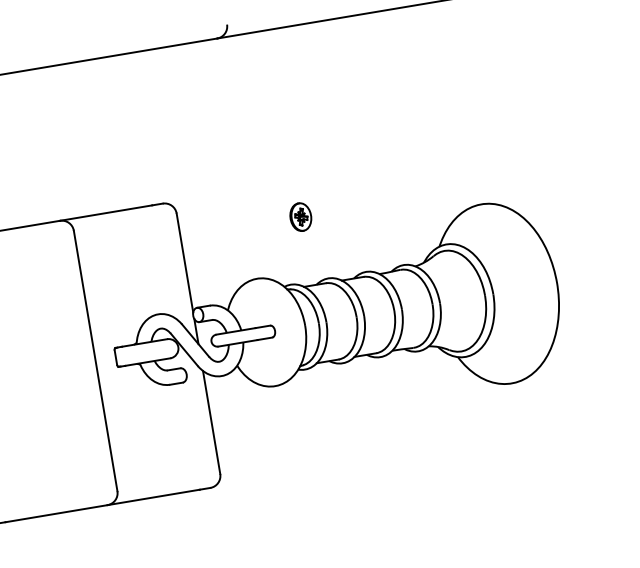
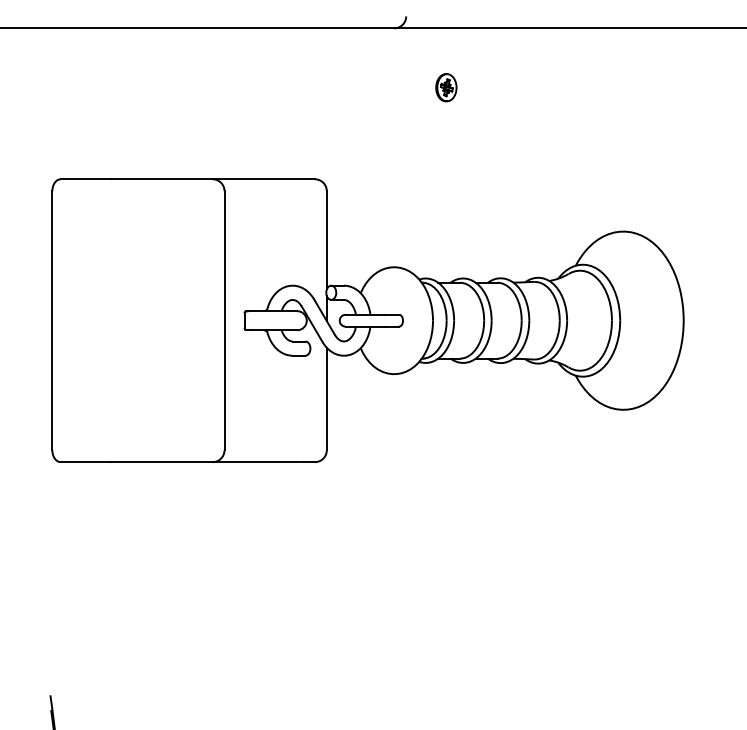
part: (300, 216) -> (446, 87), moved

